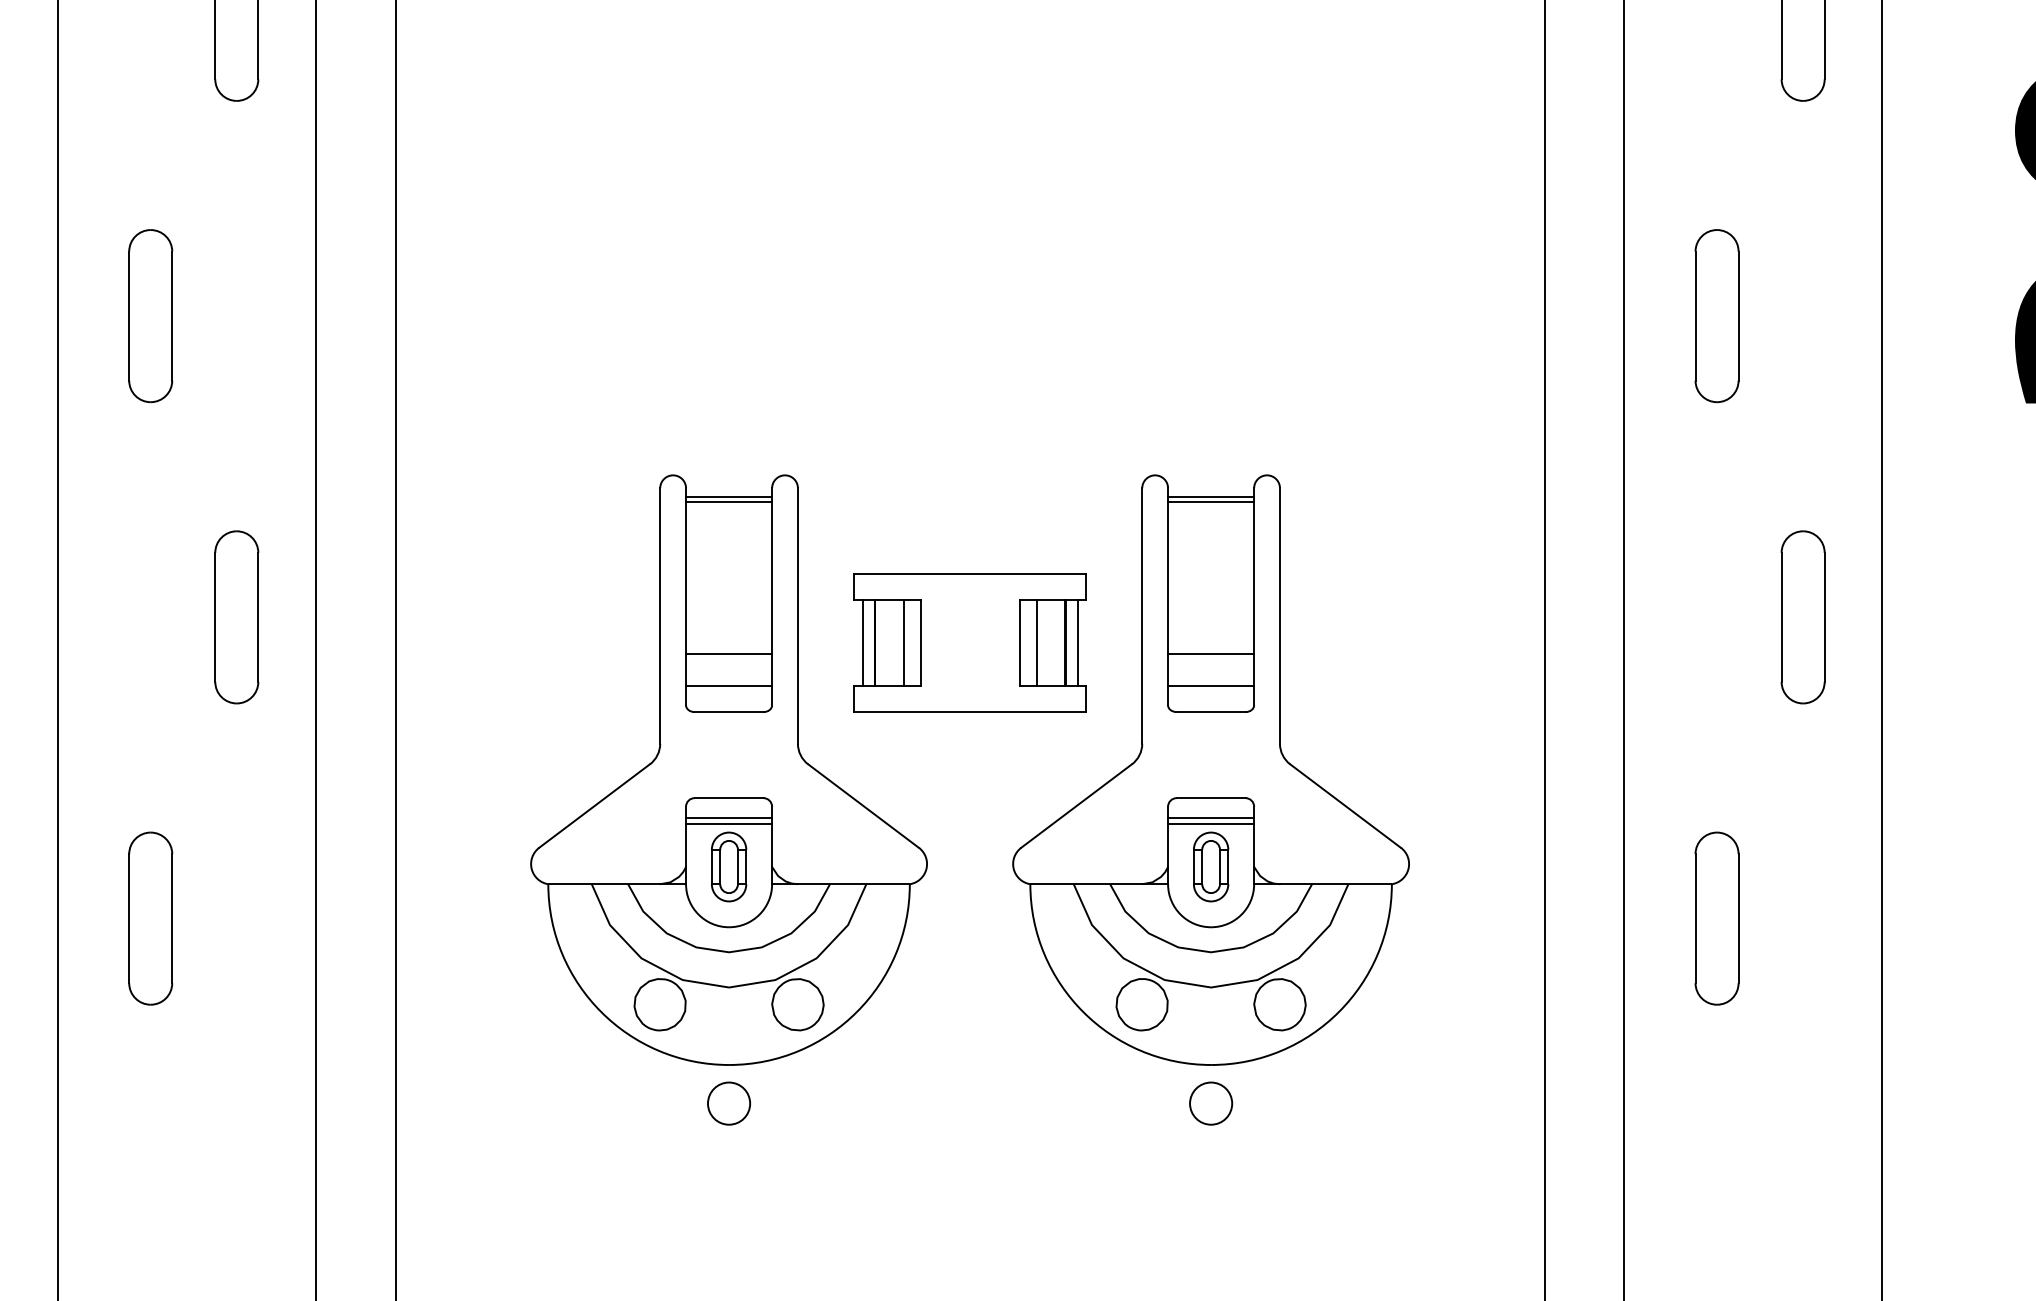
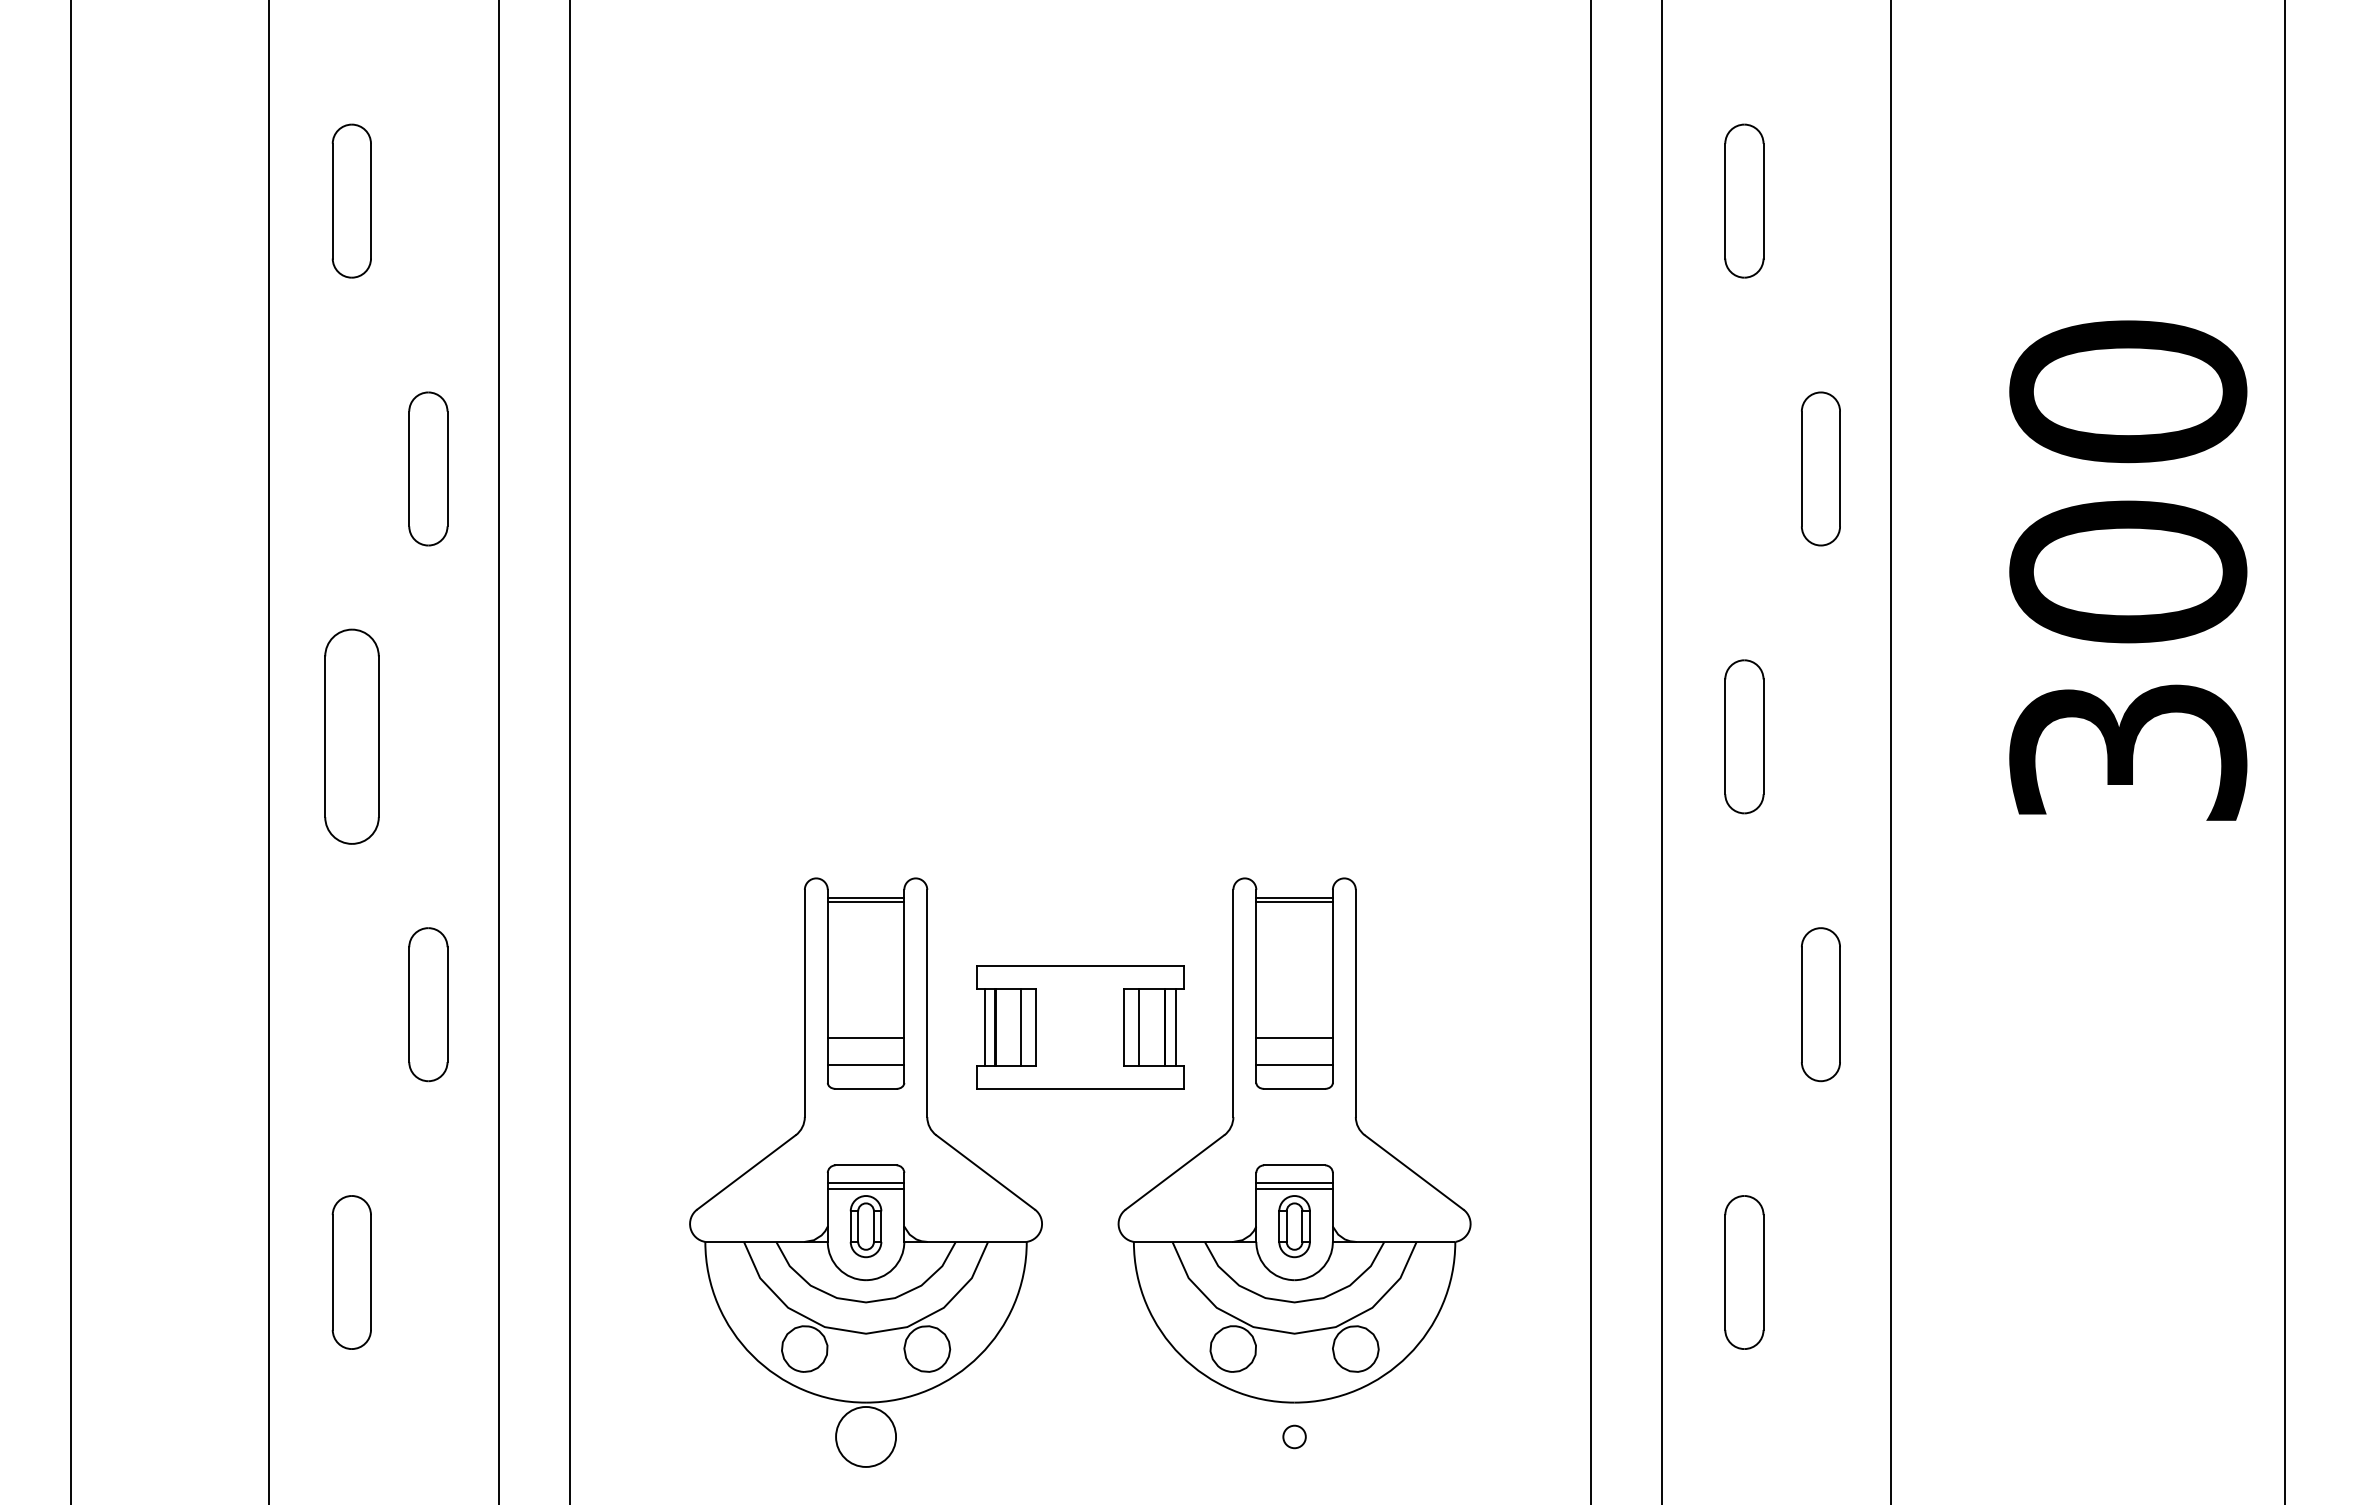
part: (150, 315) -> (351, 736), size x1.4
circle: (728, 1103) -> (865, 1436), size x1.6
circle: (1210, 1103) -> (1294, 1436), size x0.6

